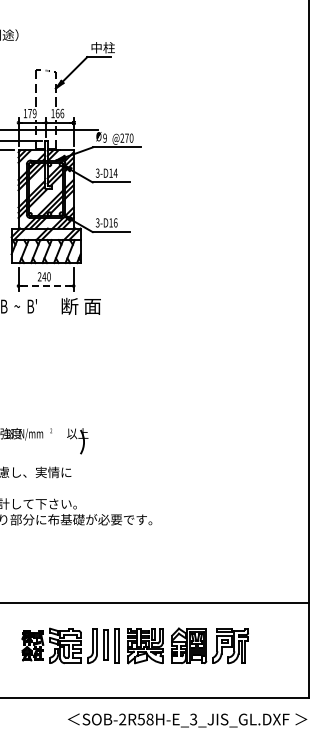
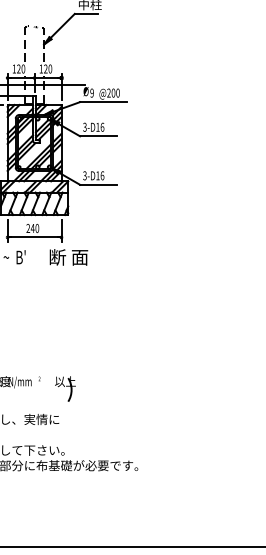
text: (32, 113) -> (21, 68), 179 -> 120
text: (59, 113) -> (47, 68), 166 -> 120
text: (126, 137) -> (113, 92), @270 -> @200
text: (115, 172) -> (102, 126), 3-D14 -> 3-D16
line: (46, 286) -> (34, 237), dashed -> solid

